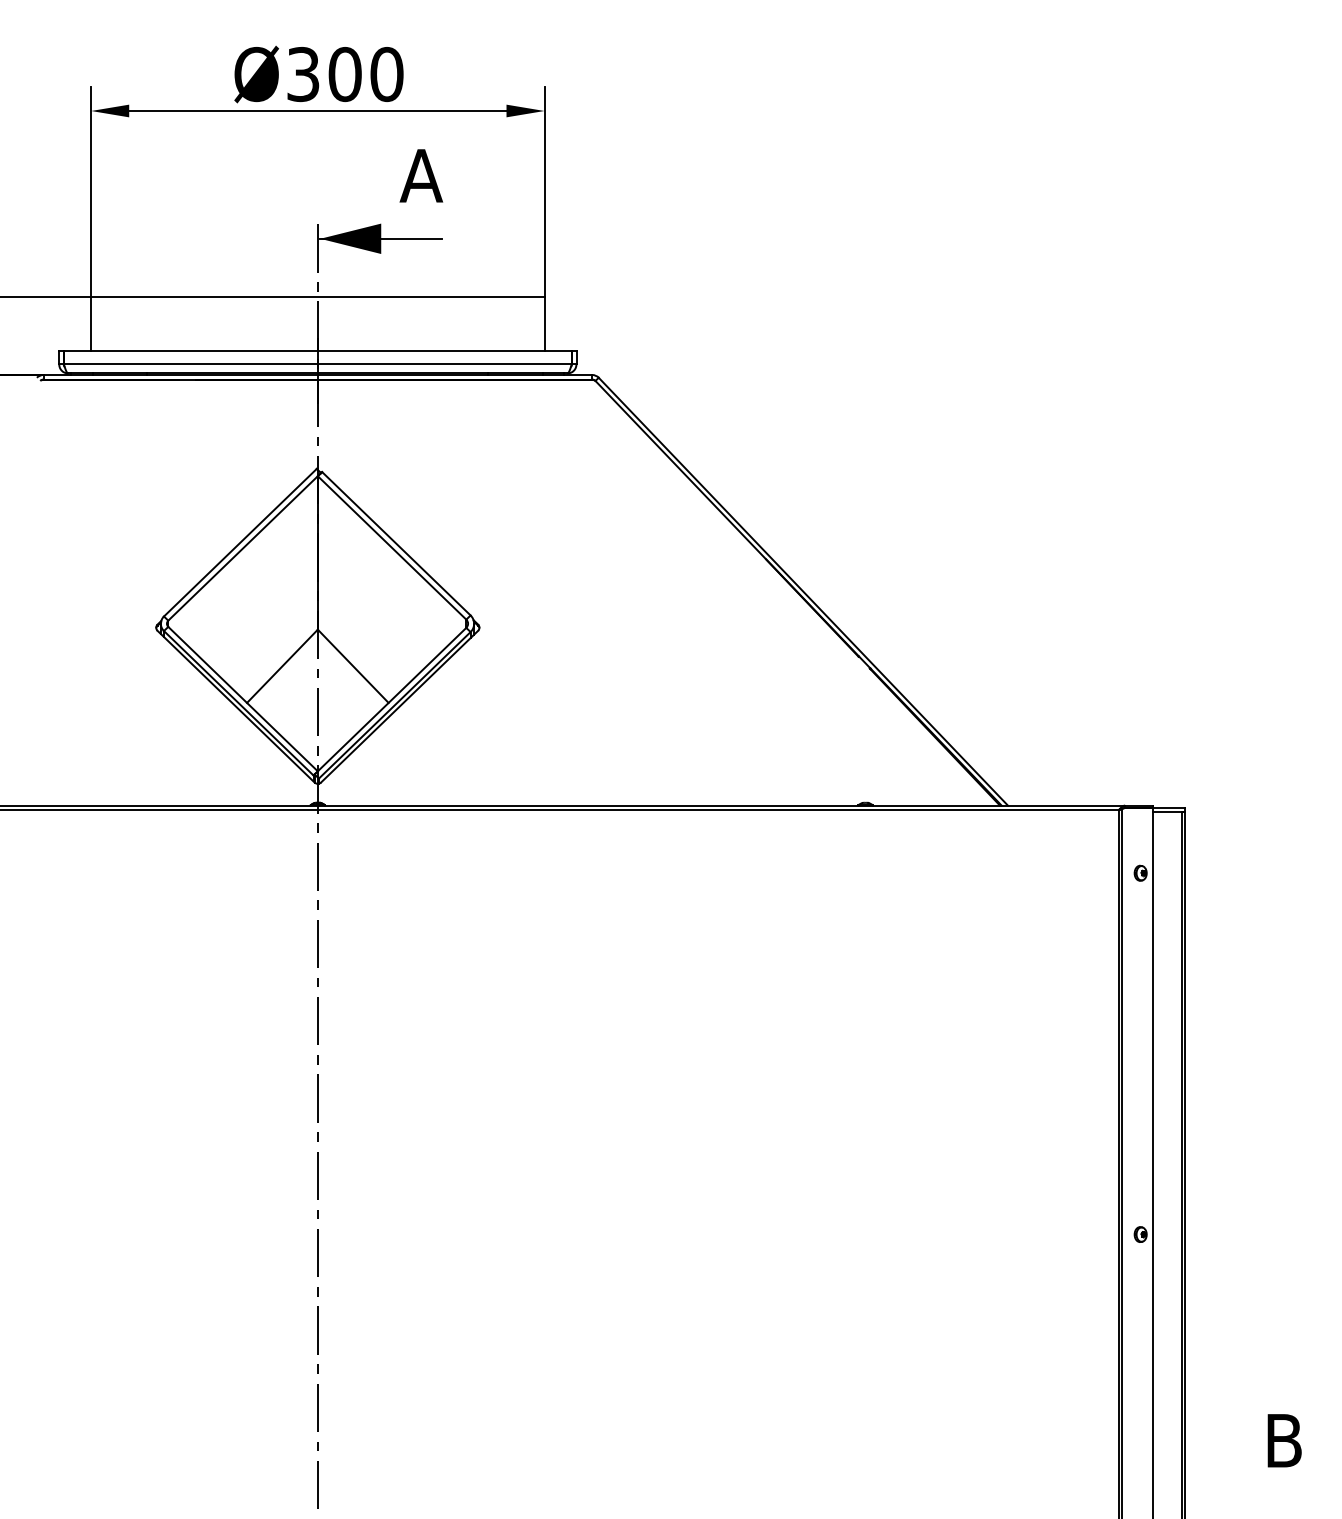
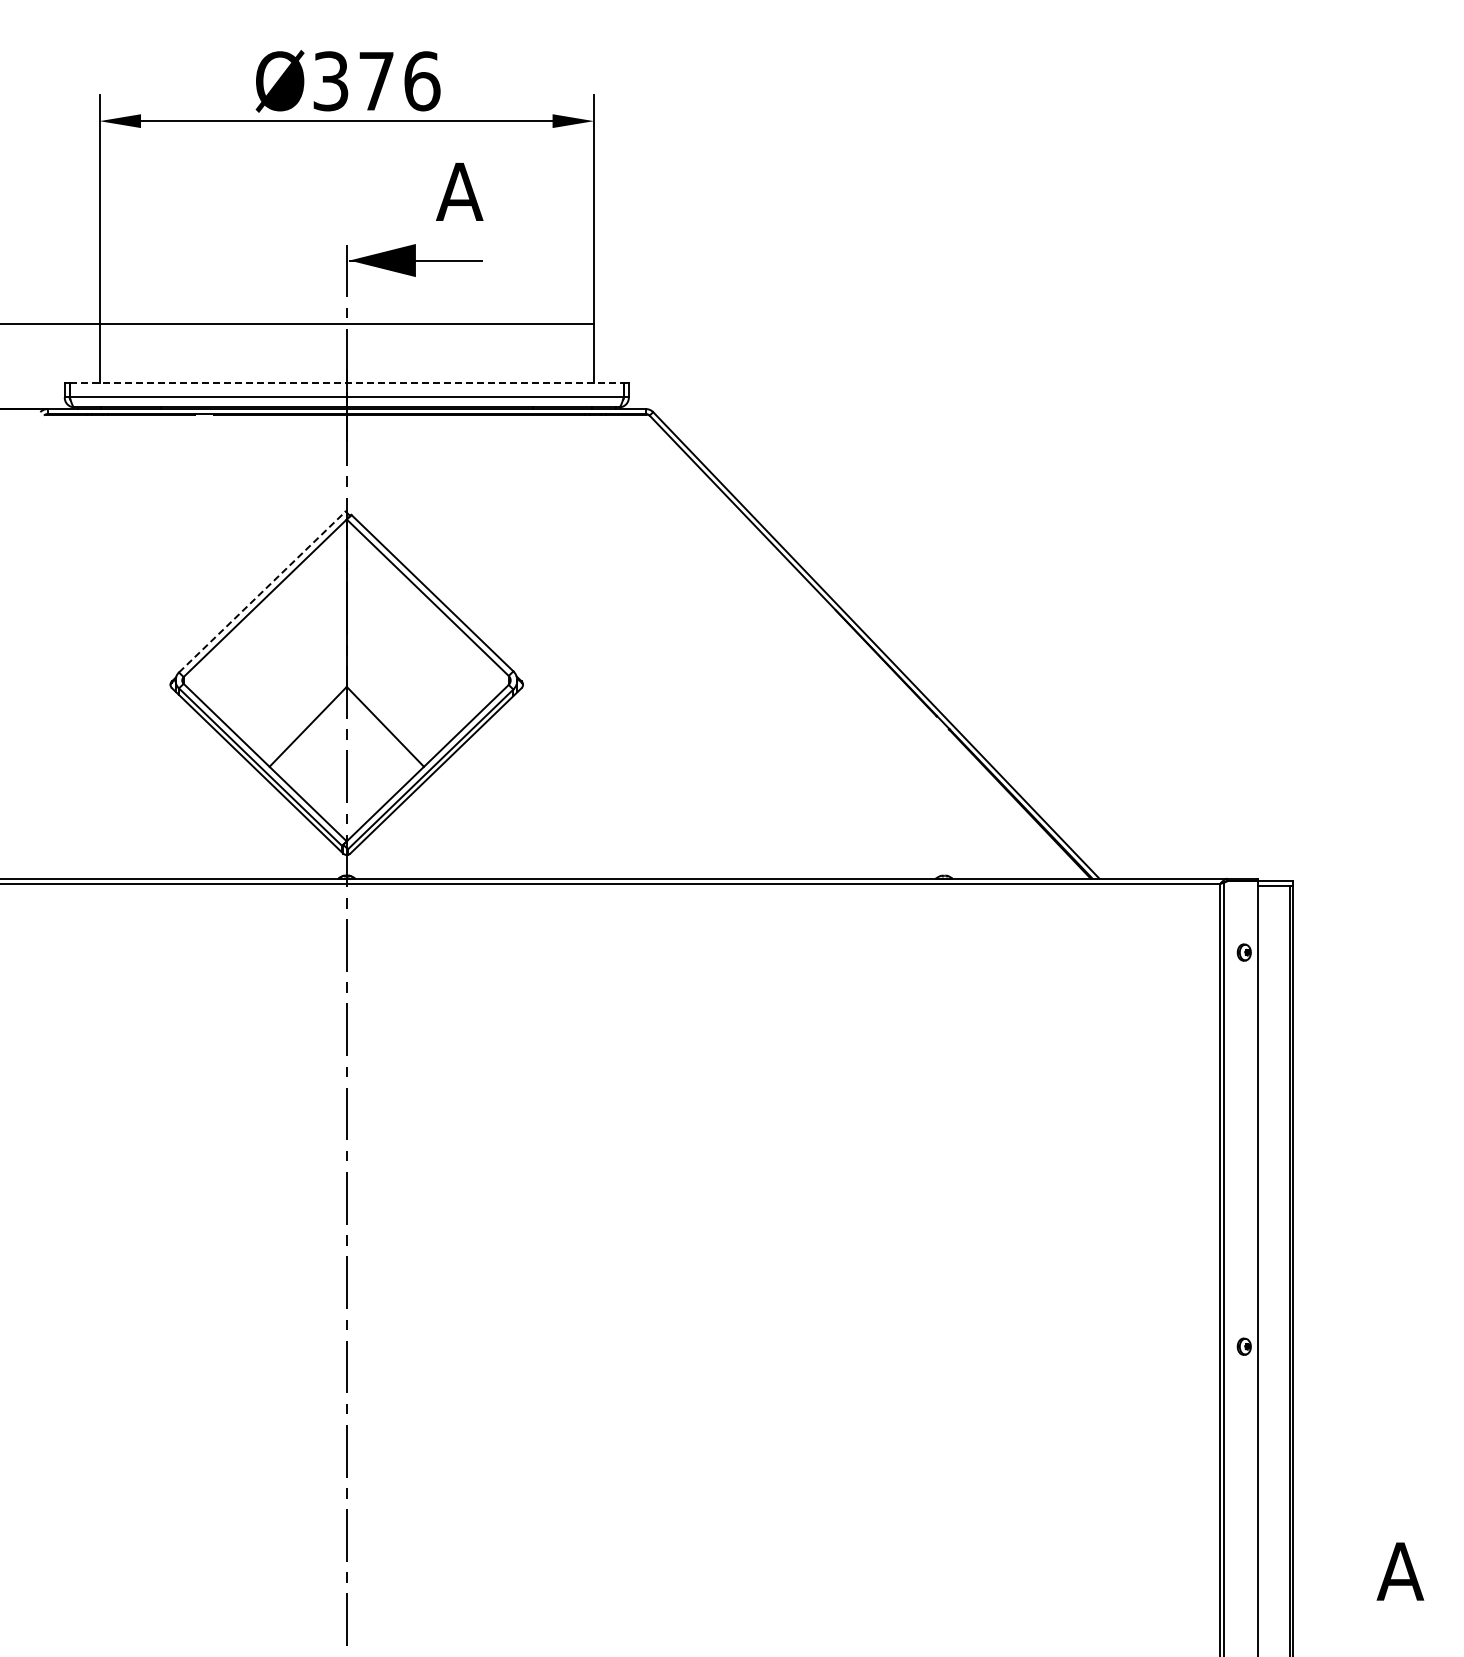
text: (366, 74) -> (399, 81), Ø300 -> Ø376
line: (317, 350) -> (346, 382), solid -> dashed
line: (240, 543) -> (262, 592), solid -> dashed
text: (1283, 1440) -> (1400, 1571), B -> A

